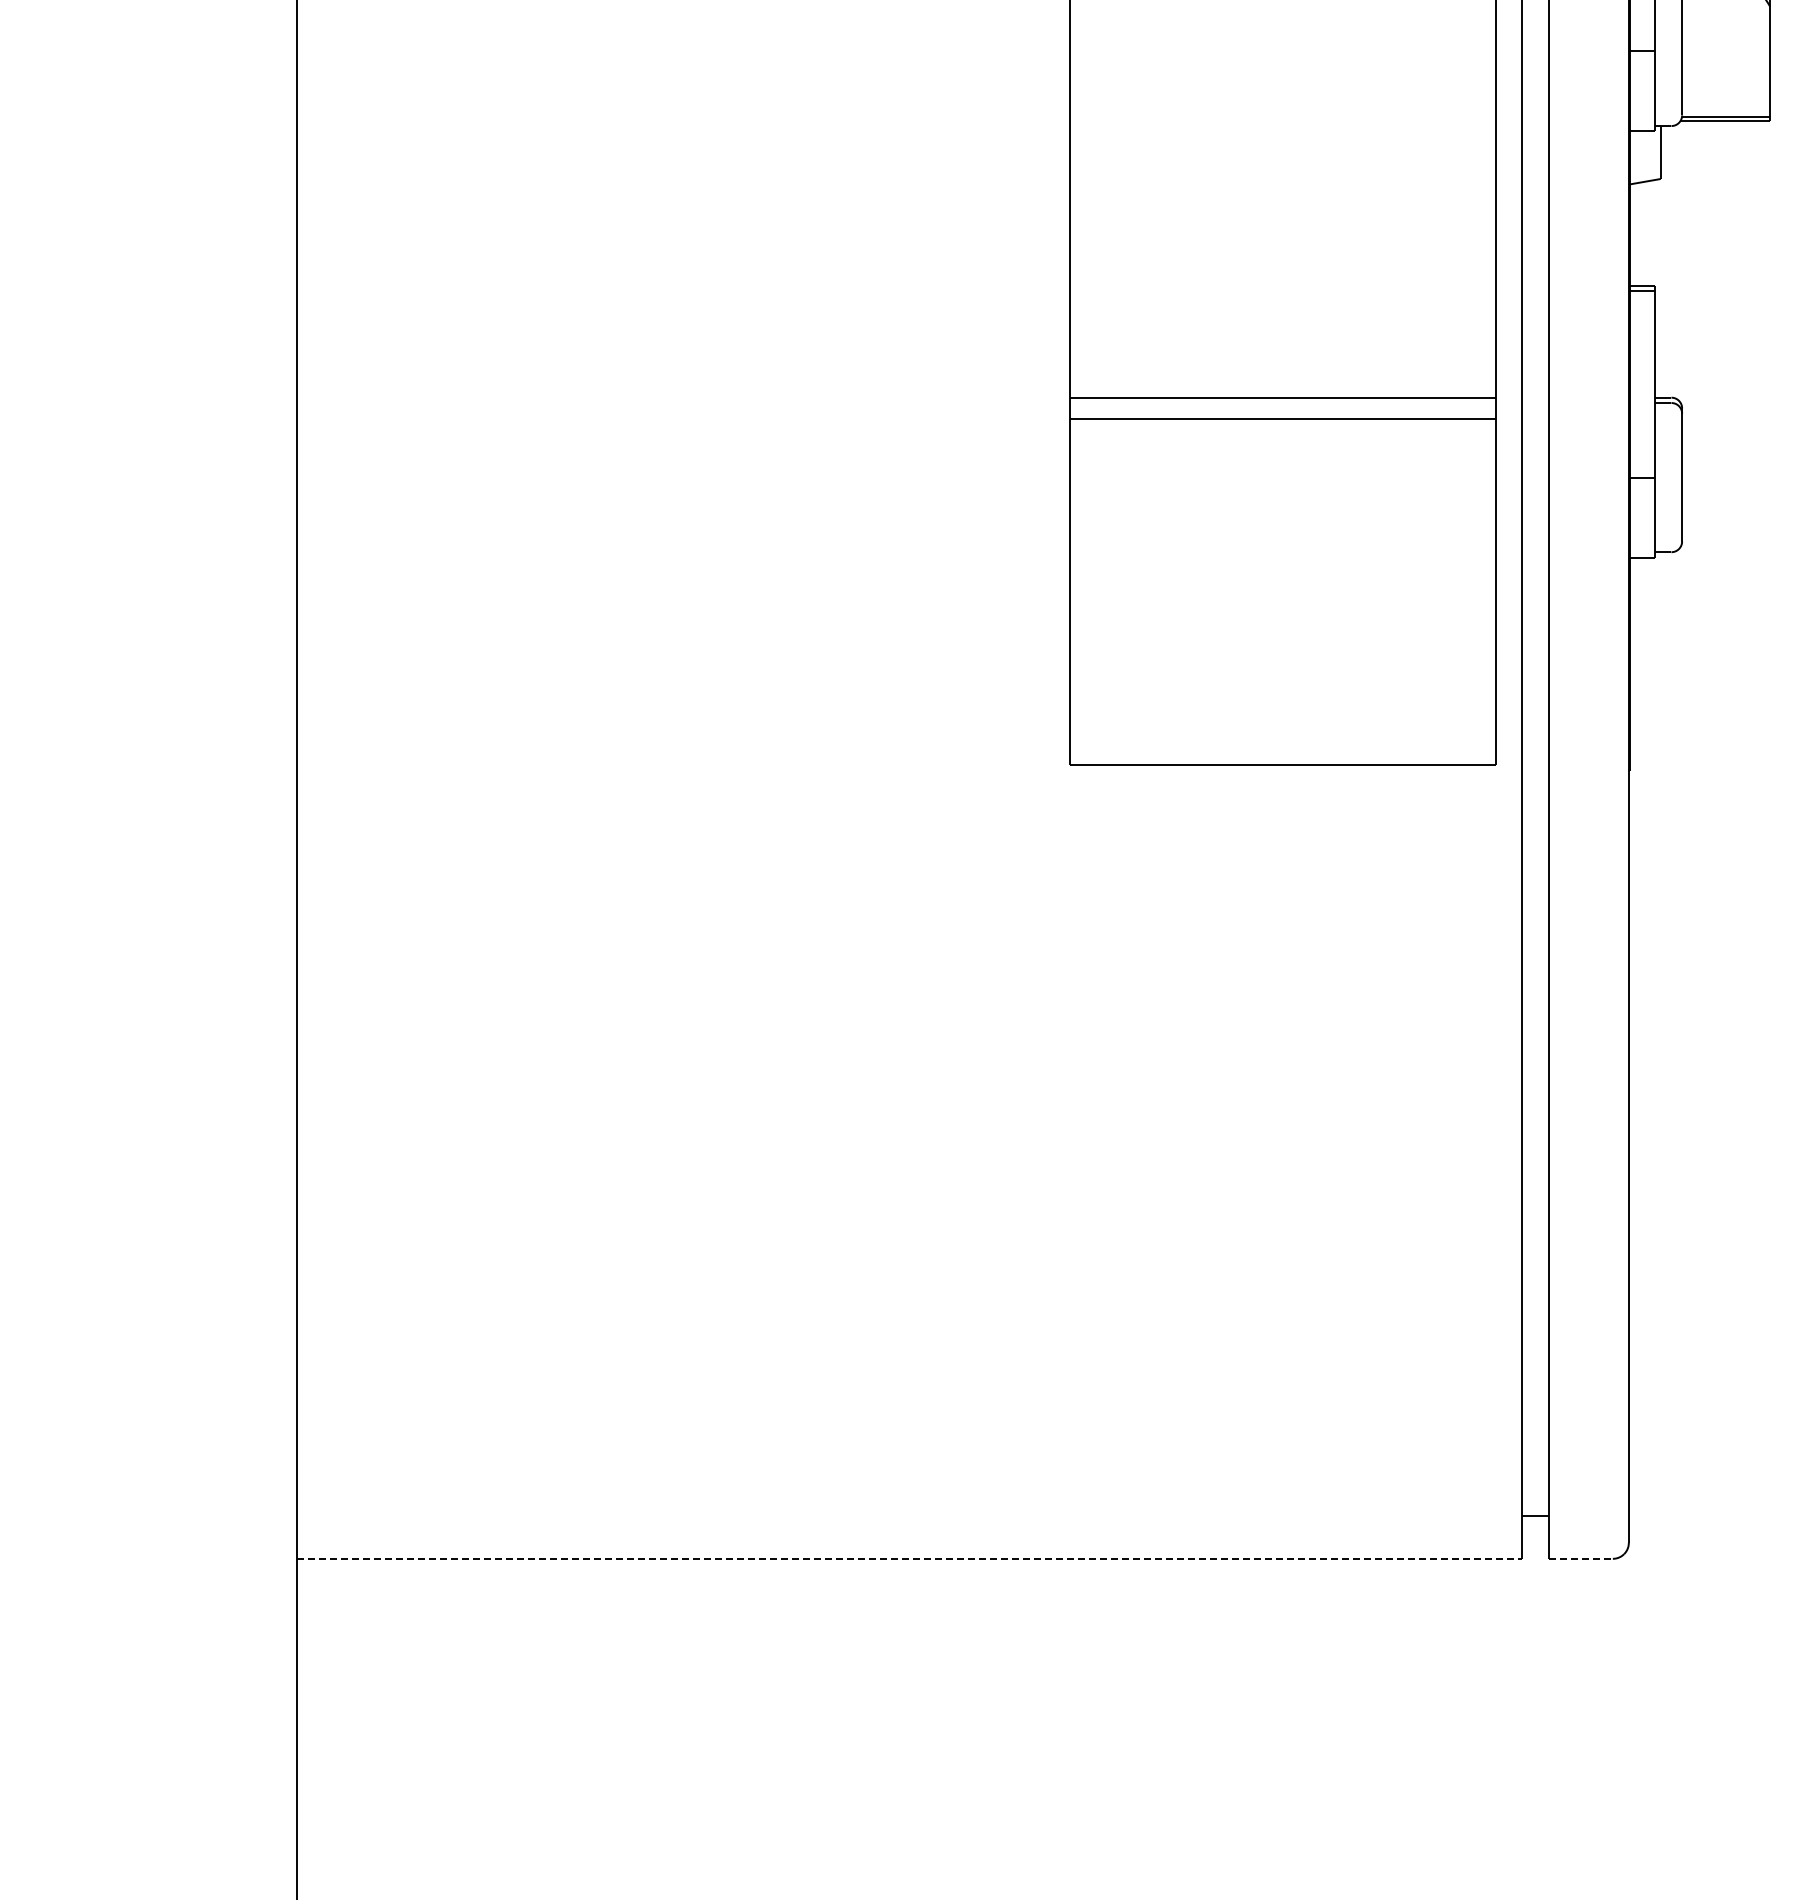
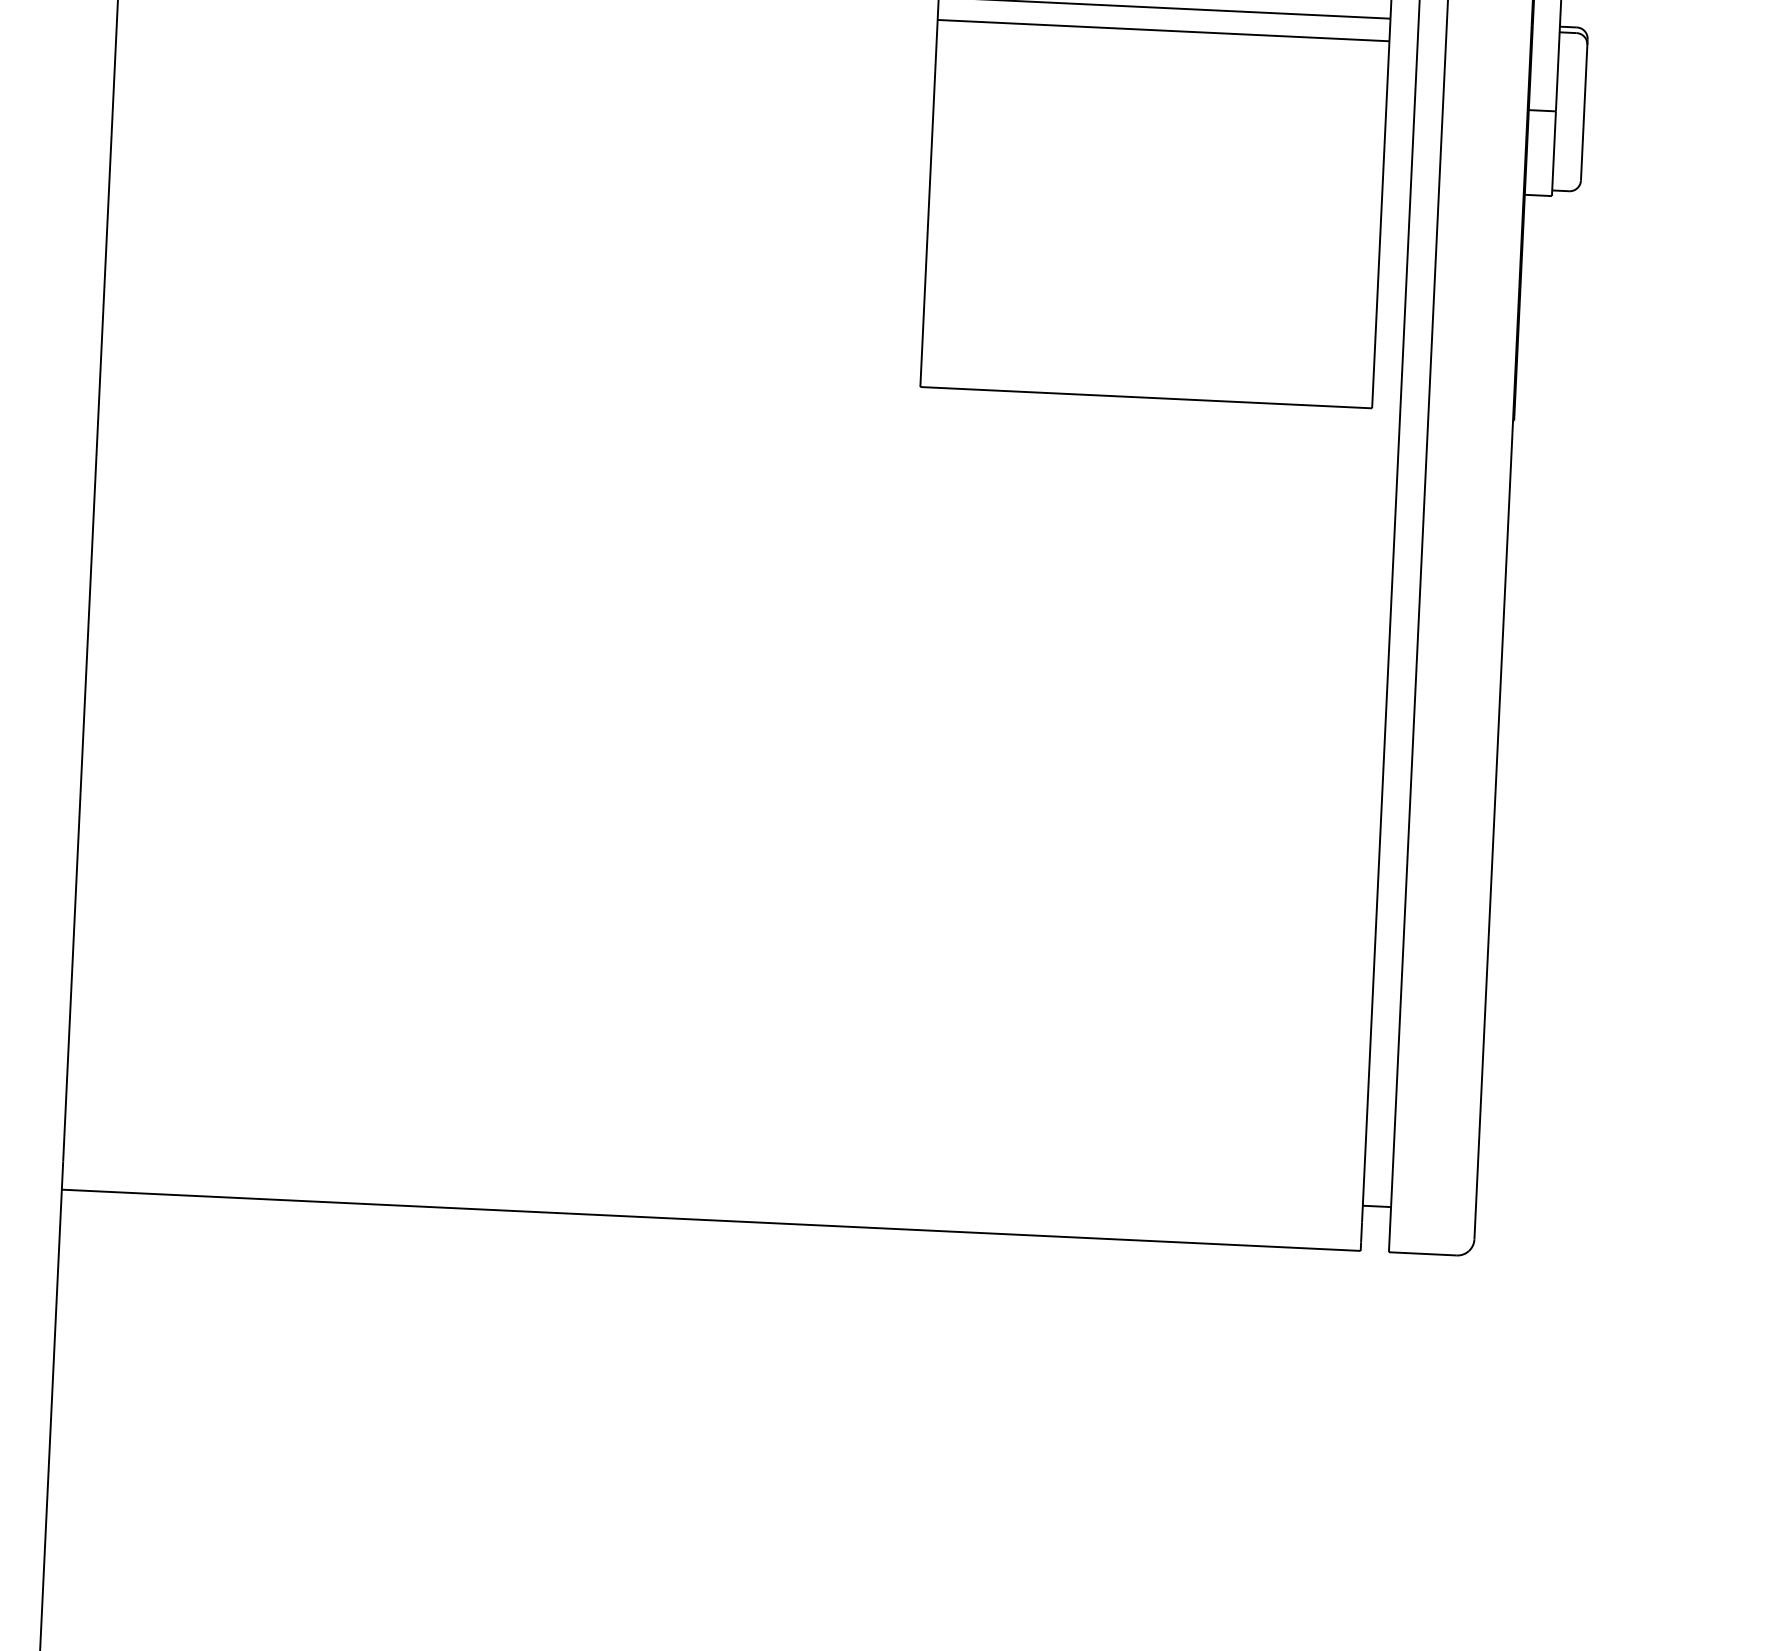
line: (909, 1558) -> (711, 1219), dashed -> solid
line: (1580, 1558) -> (1422, 1253), dashed -> solid

